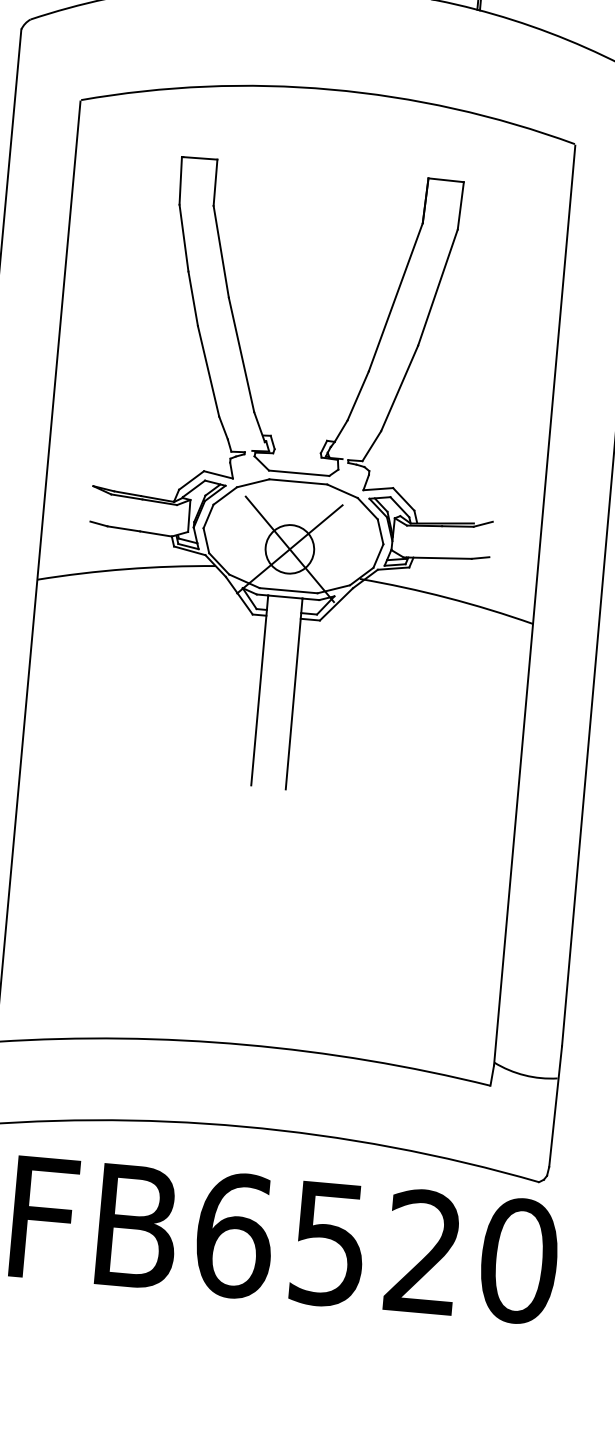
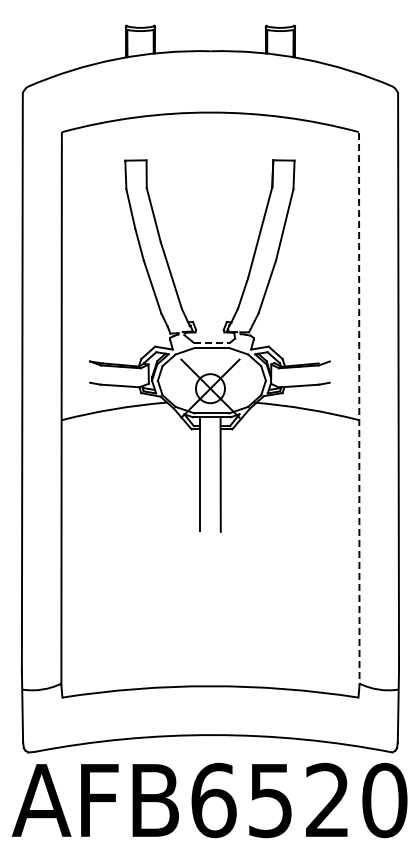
line: (300, 472) -> (212, 342), solid -> dashed
line: (534, 606) -> (359, 409), solid -> dashed

